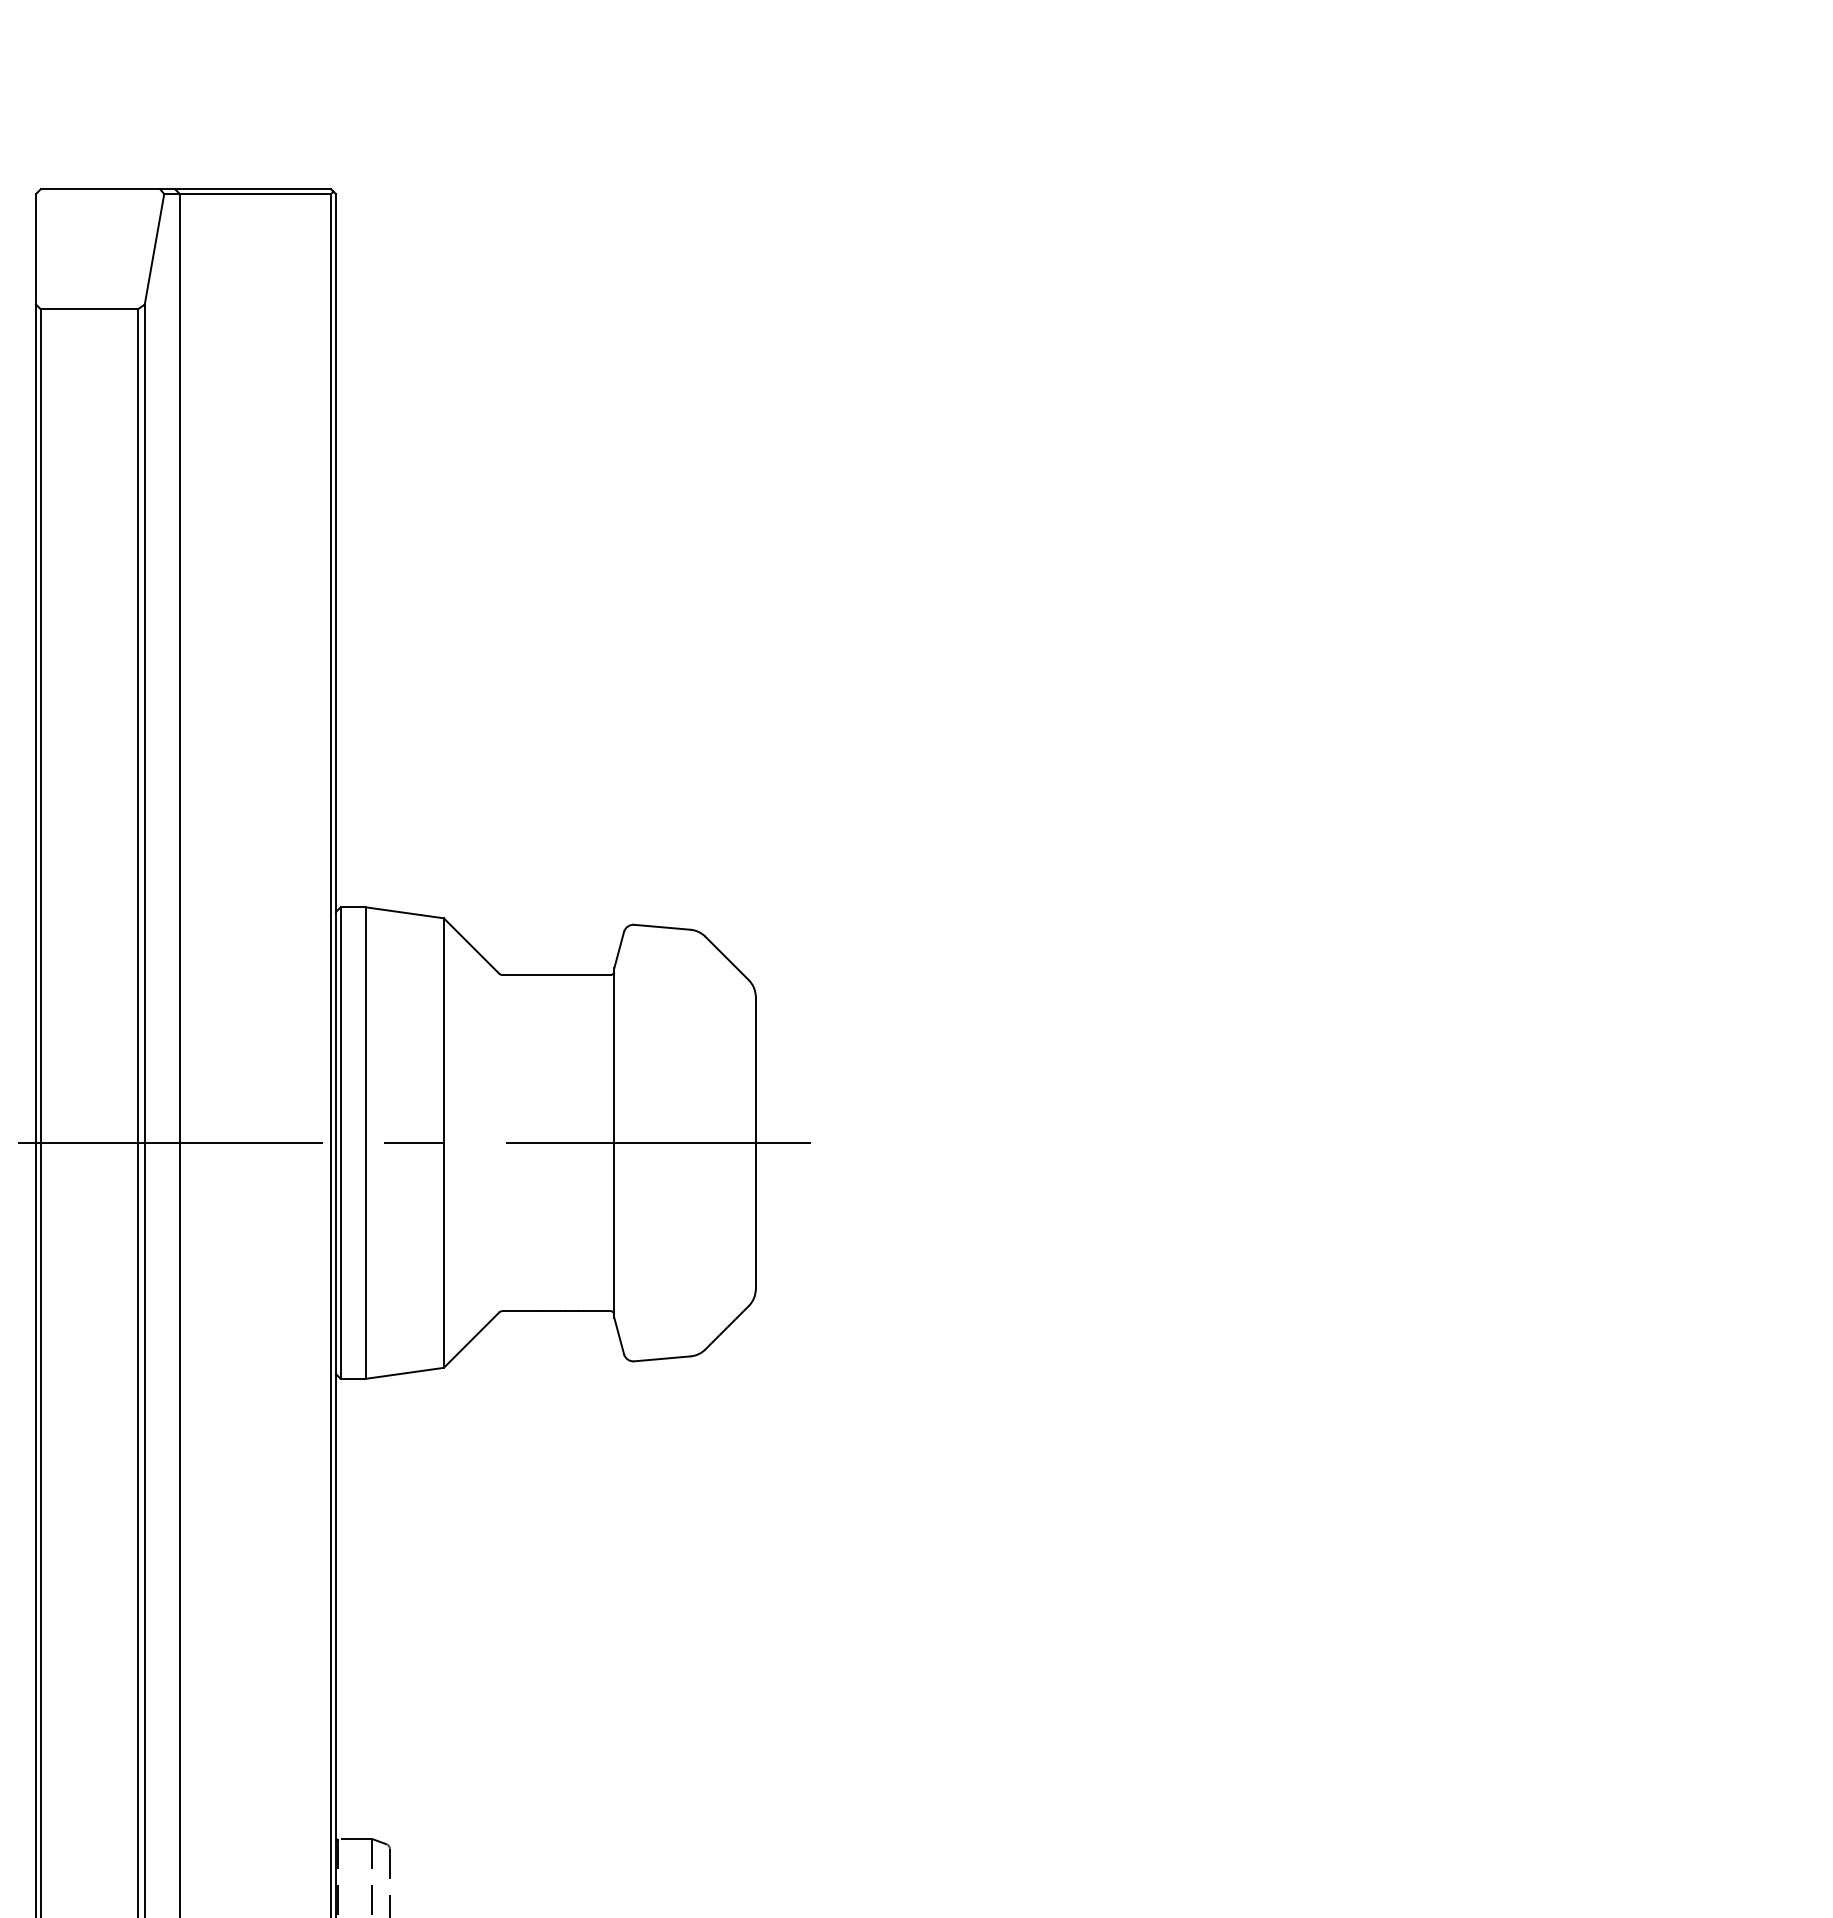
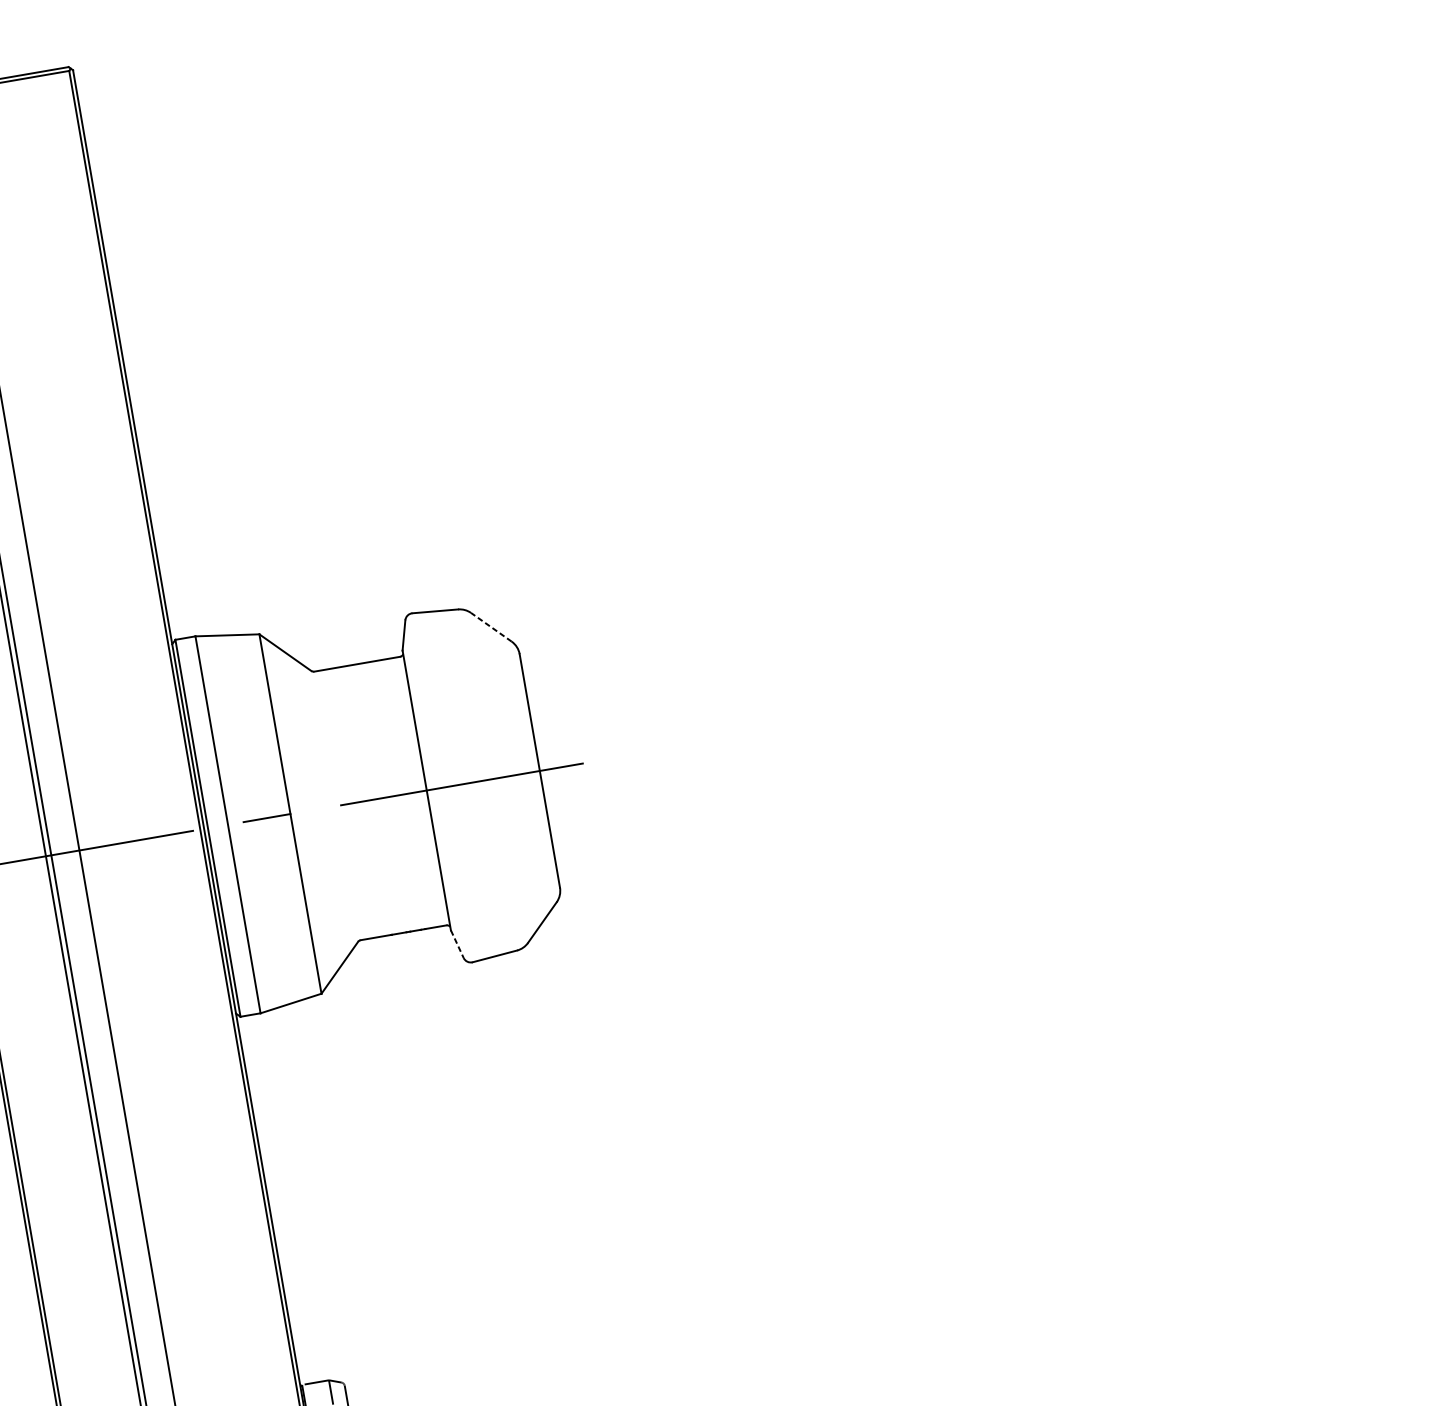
line: (727, 958) -> (491, 627), solid -> dashed
line: (619, 1336) -> (457, 944), solid -> dashed

